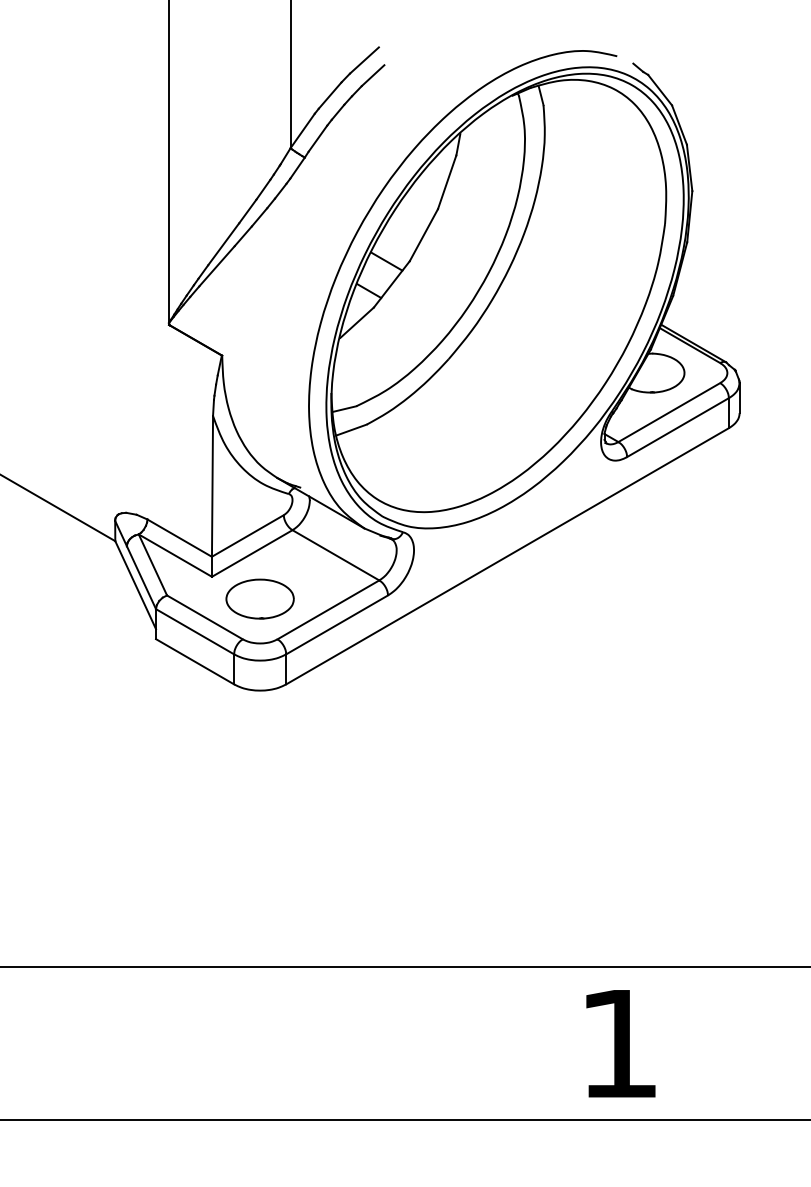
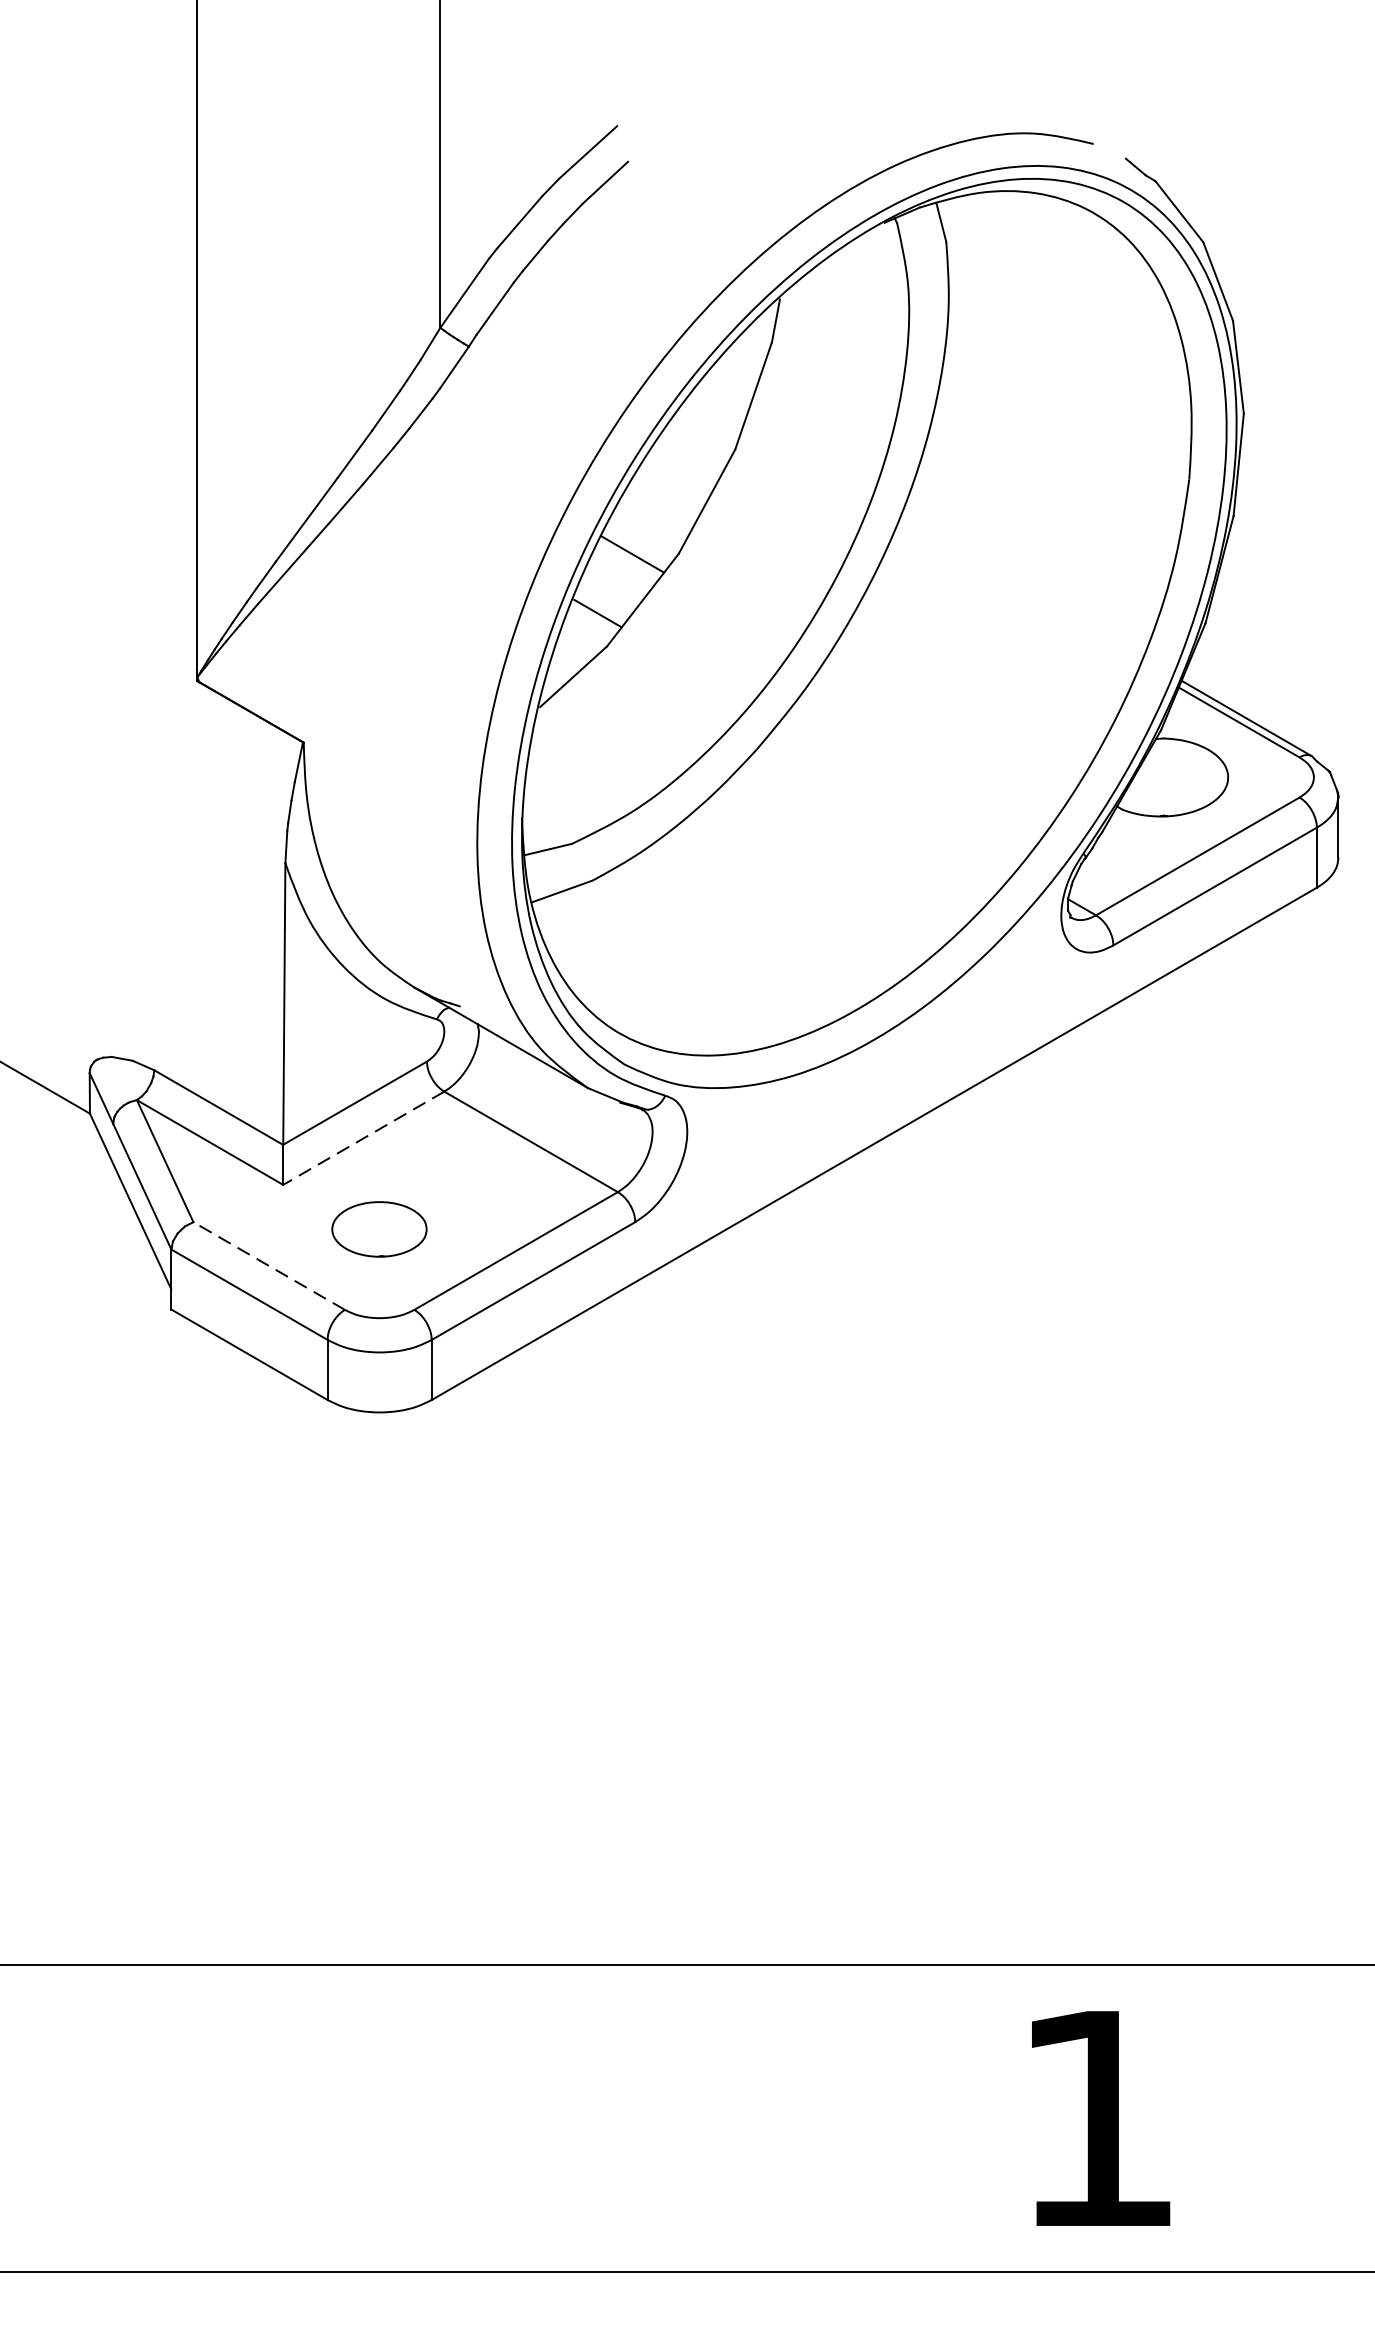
line: (252, 553) -> (364, 1138), solid -> dashed
part: (259, 598) -> (378, 1228), size x0.7
line: (204, 617) -> (268, 1266), solid -> dashed

